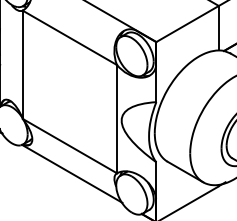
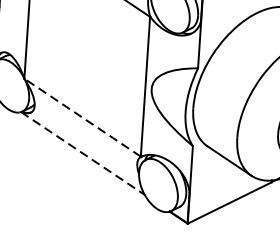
line: (69, 145) -> (82, 116), solid -> dashed
line: (72, 173) -> (83, 153), solid -> dashed

